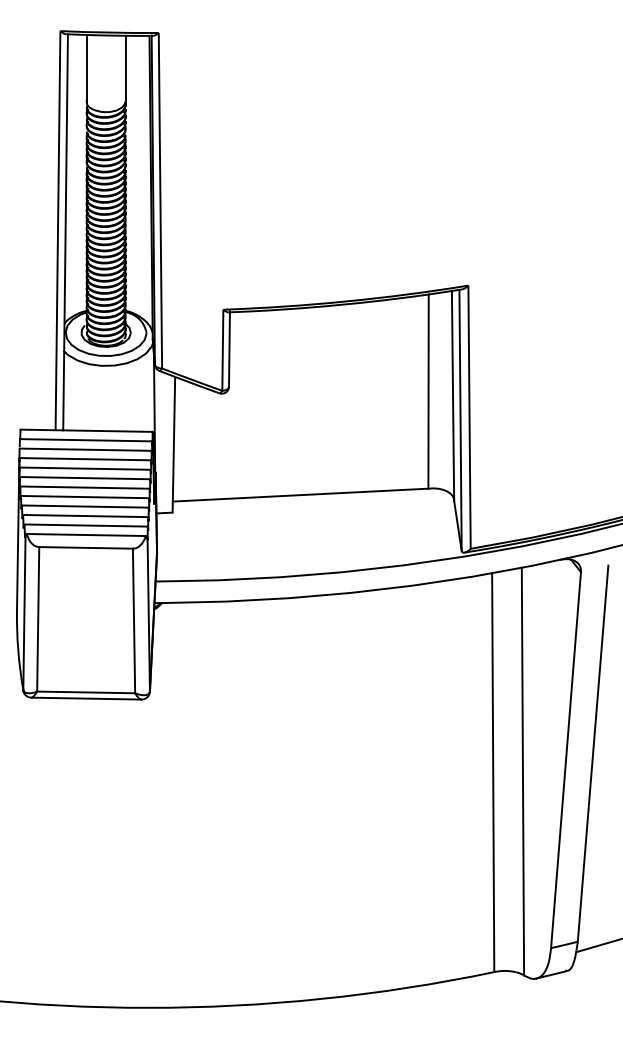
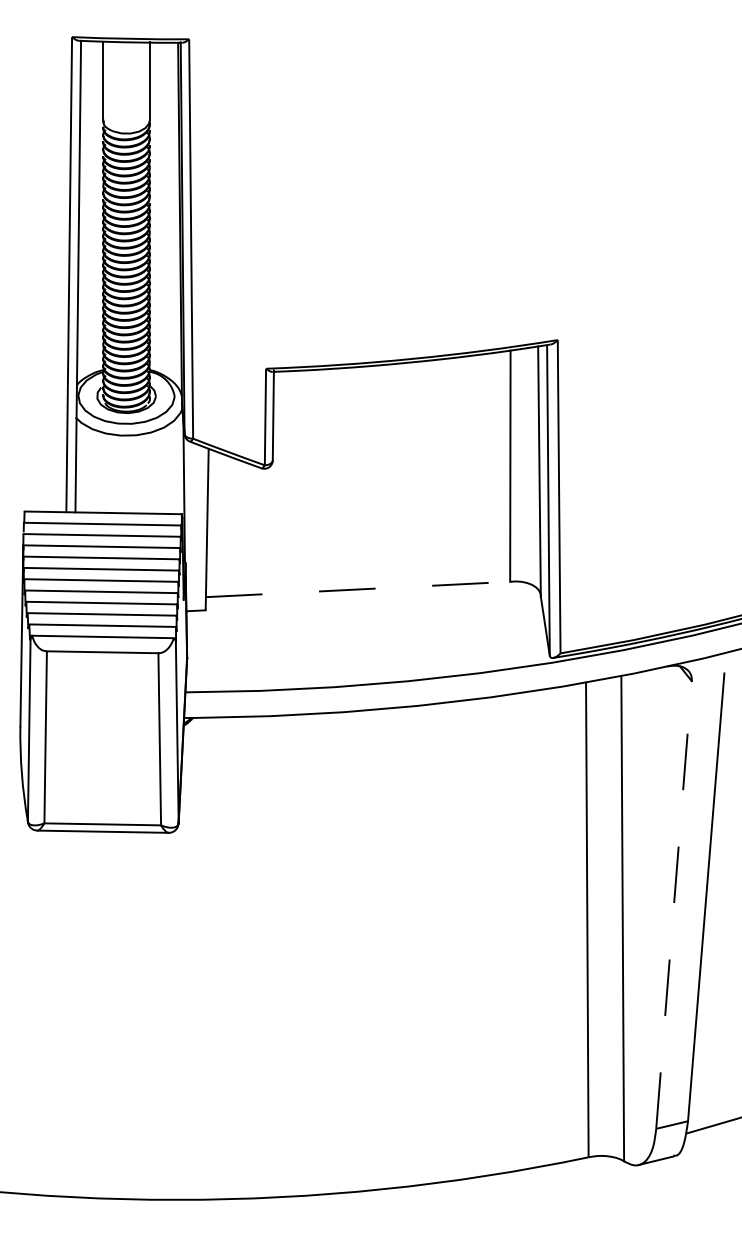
line: (301, 495) -> (358, 589), solid -> dashed
line: (566, 759) -> (674, 904), solid -> dashed

